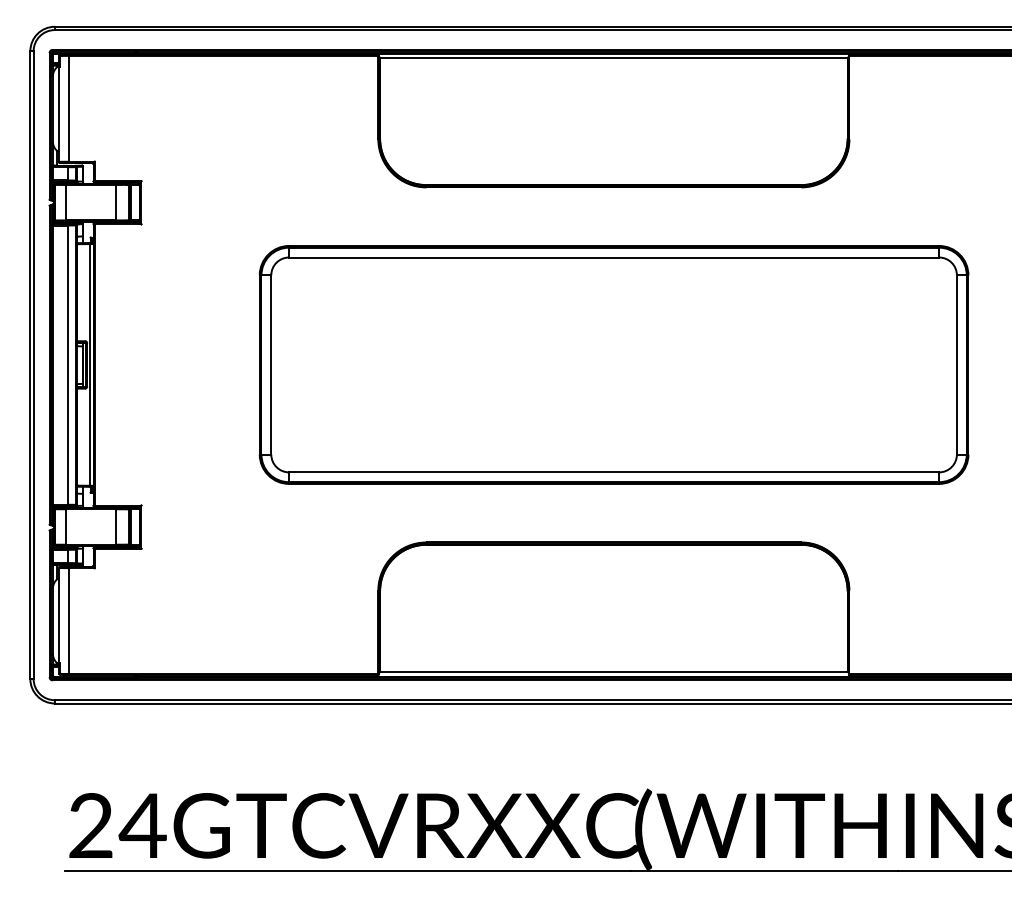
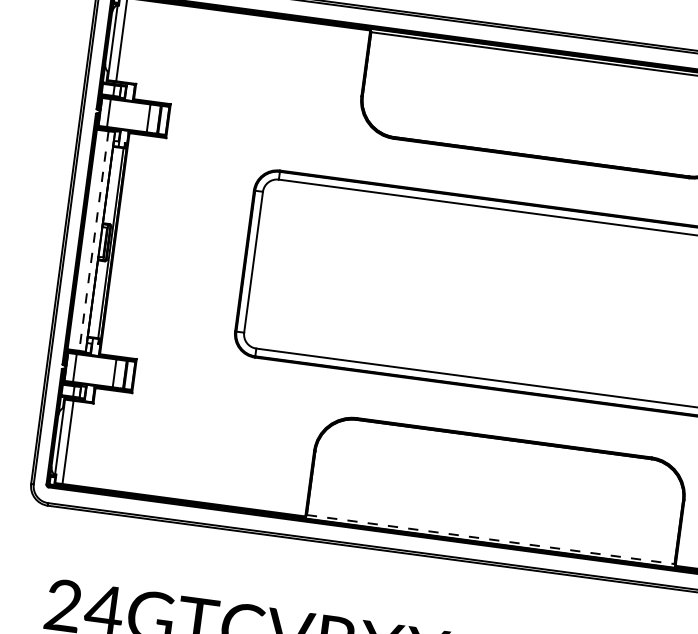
line: (68, 365) -> (94, 241), solid -> dashed
line: (613, 671) -> (490, 539), solid -> dashed

